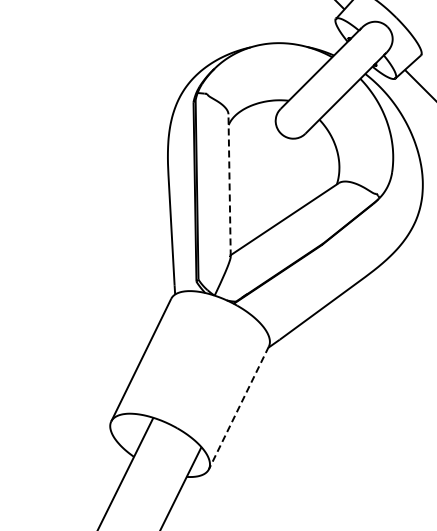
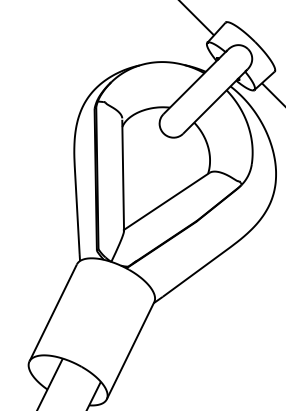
line: (229, 185) -> (123, 174), dashed -> solid
line: (238, 408) -> (130, 351), dashed -> solid

